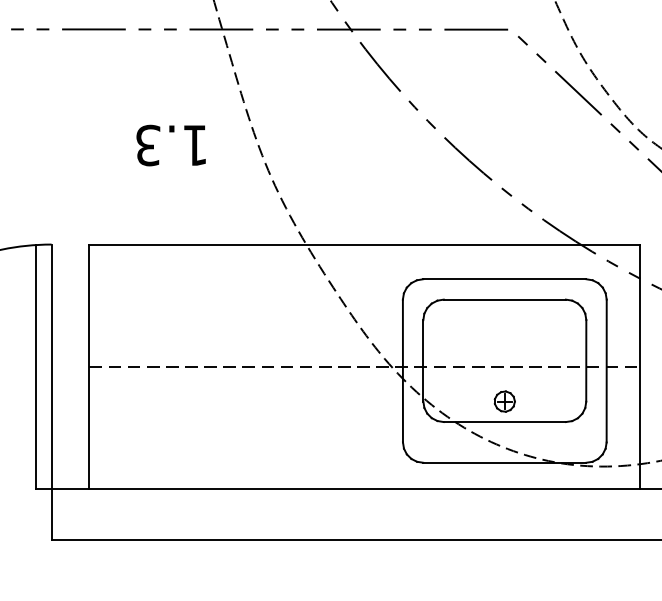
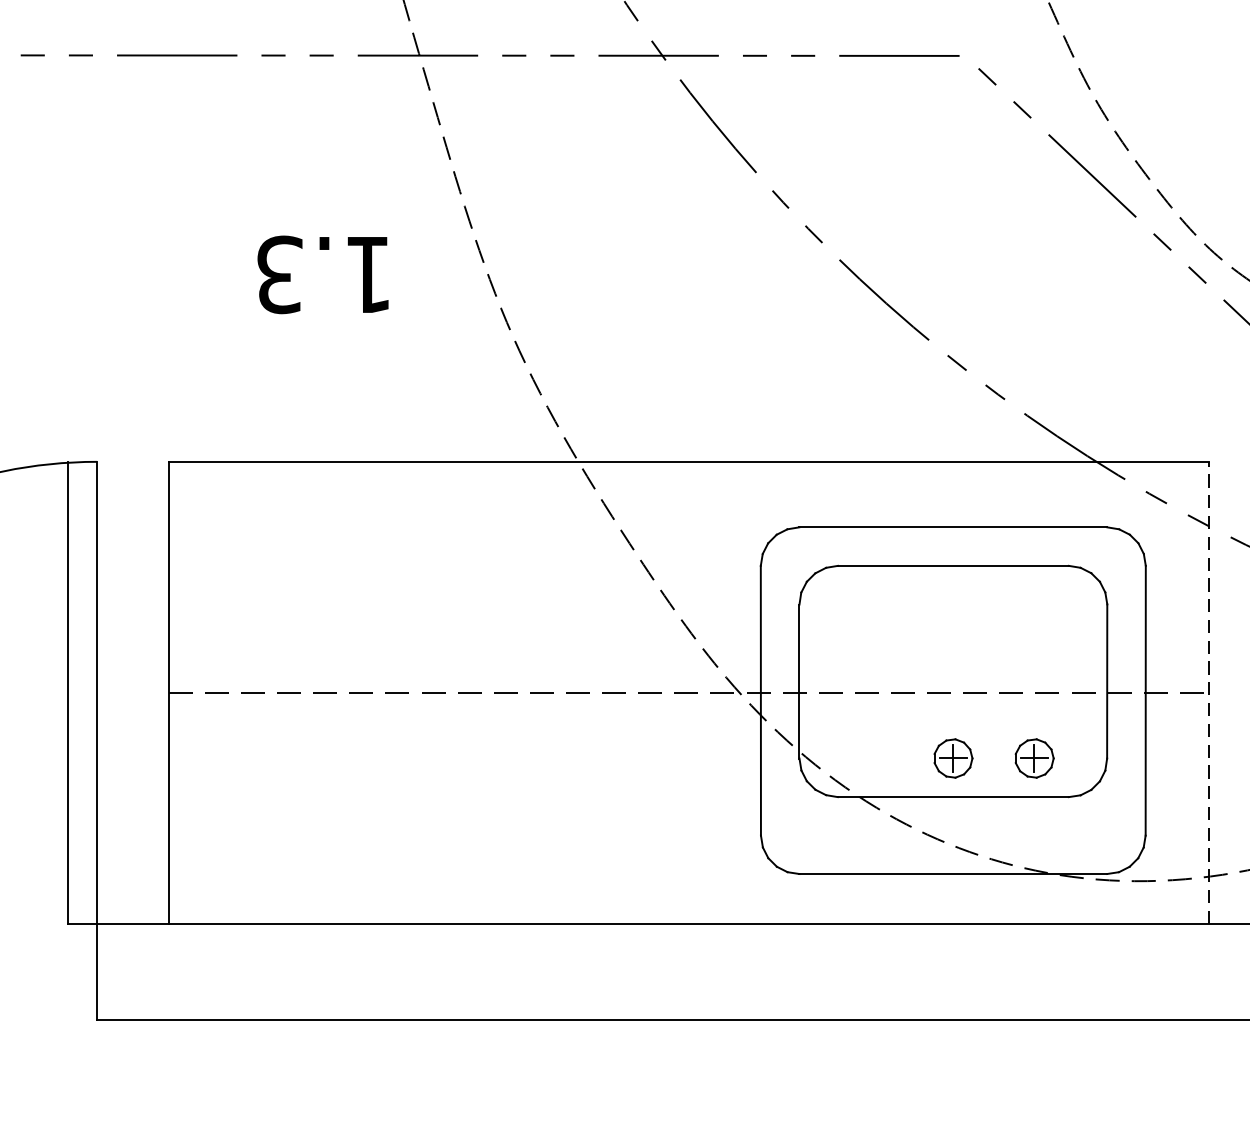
line: (640, 366) -> (1209, 692), solid -> dashed
part: (547, 401) -> (1033, 758), added

